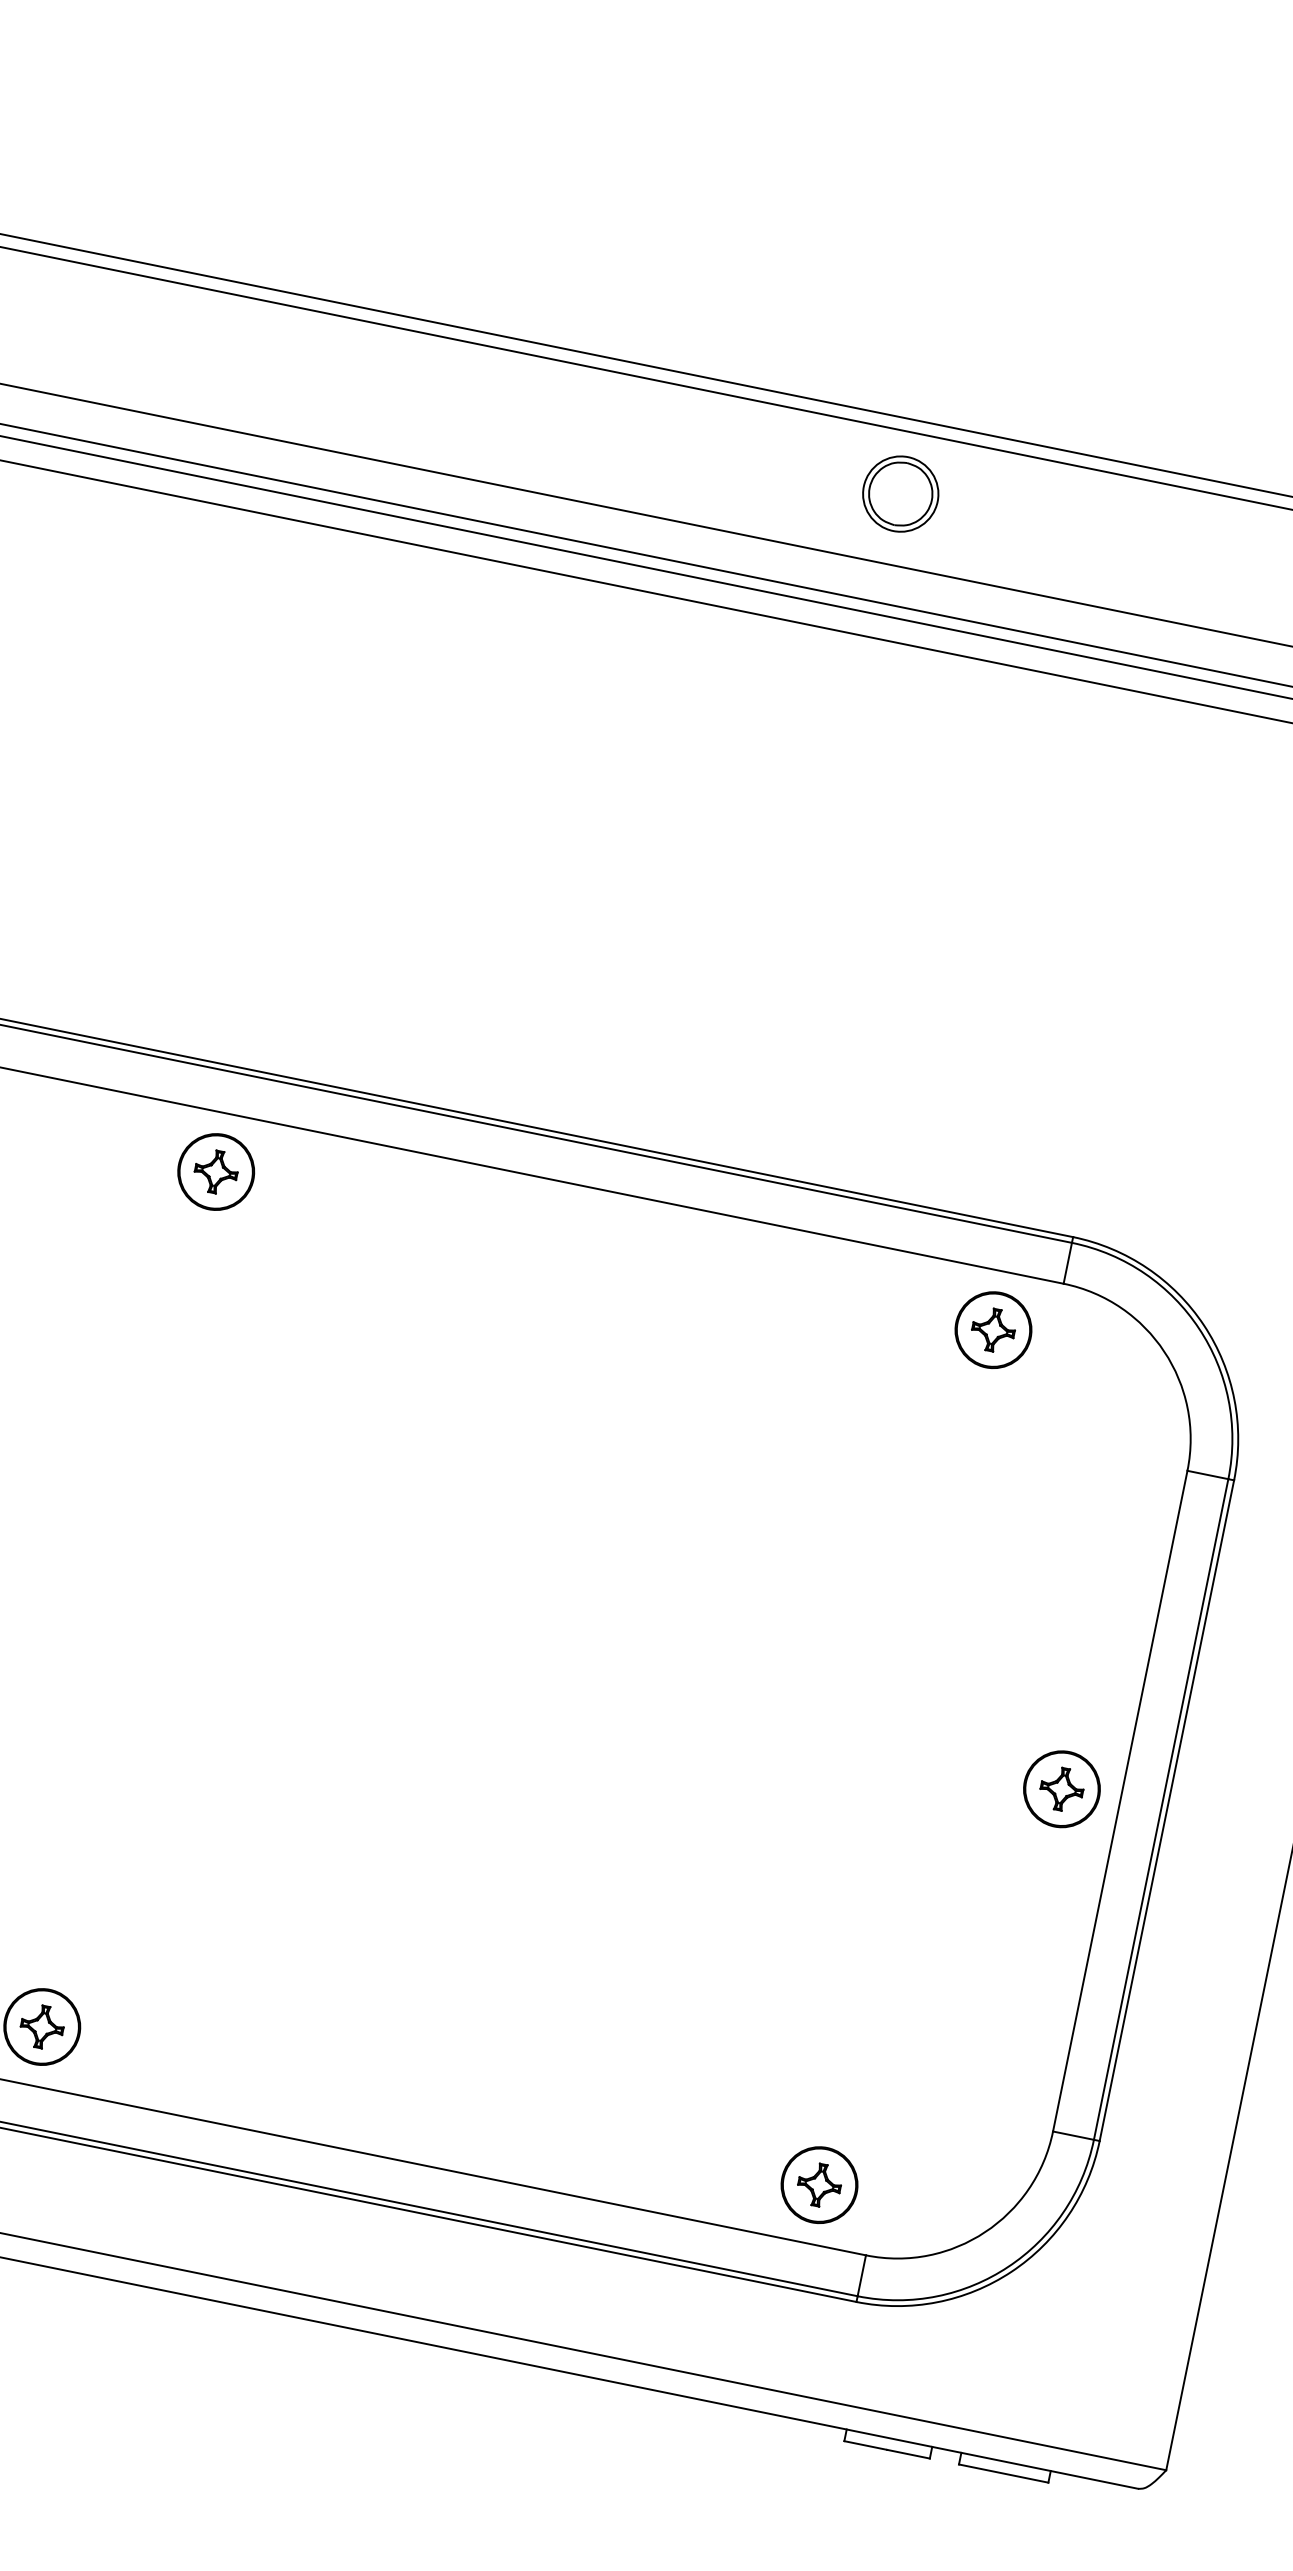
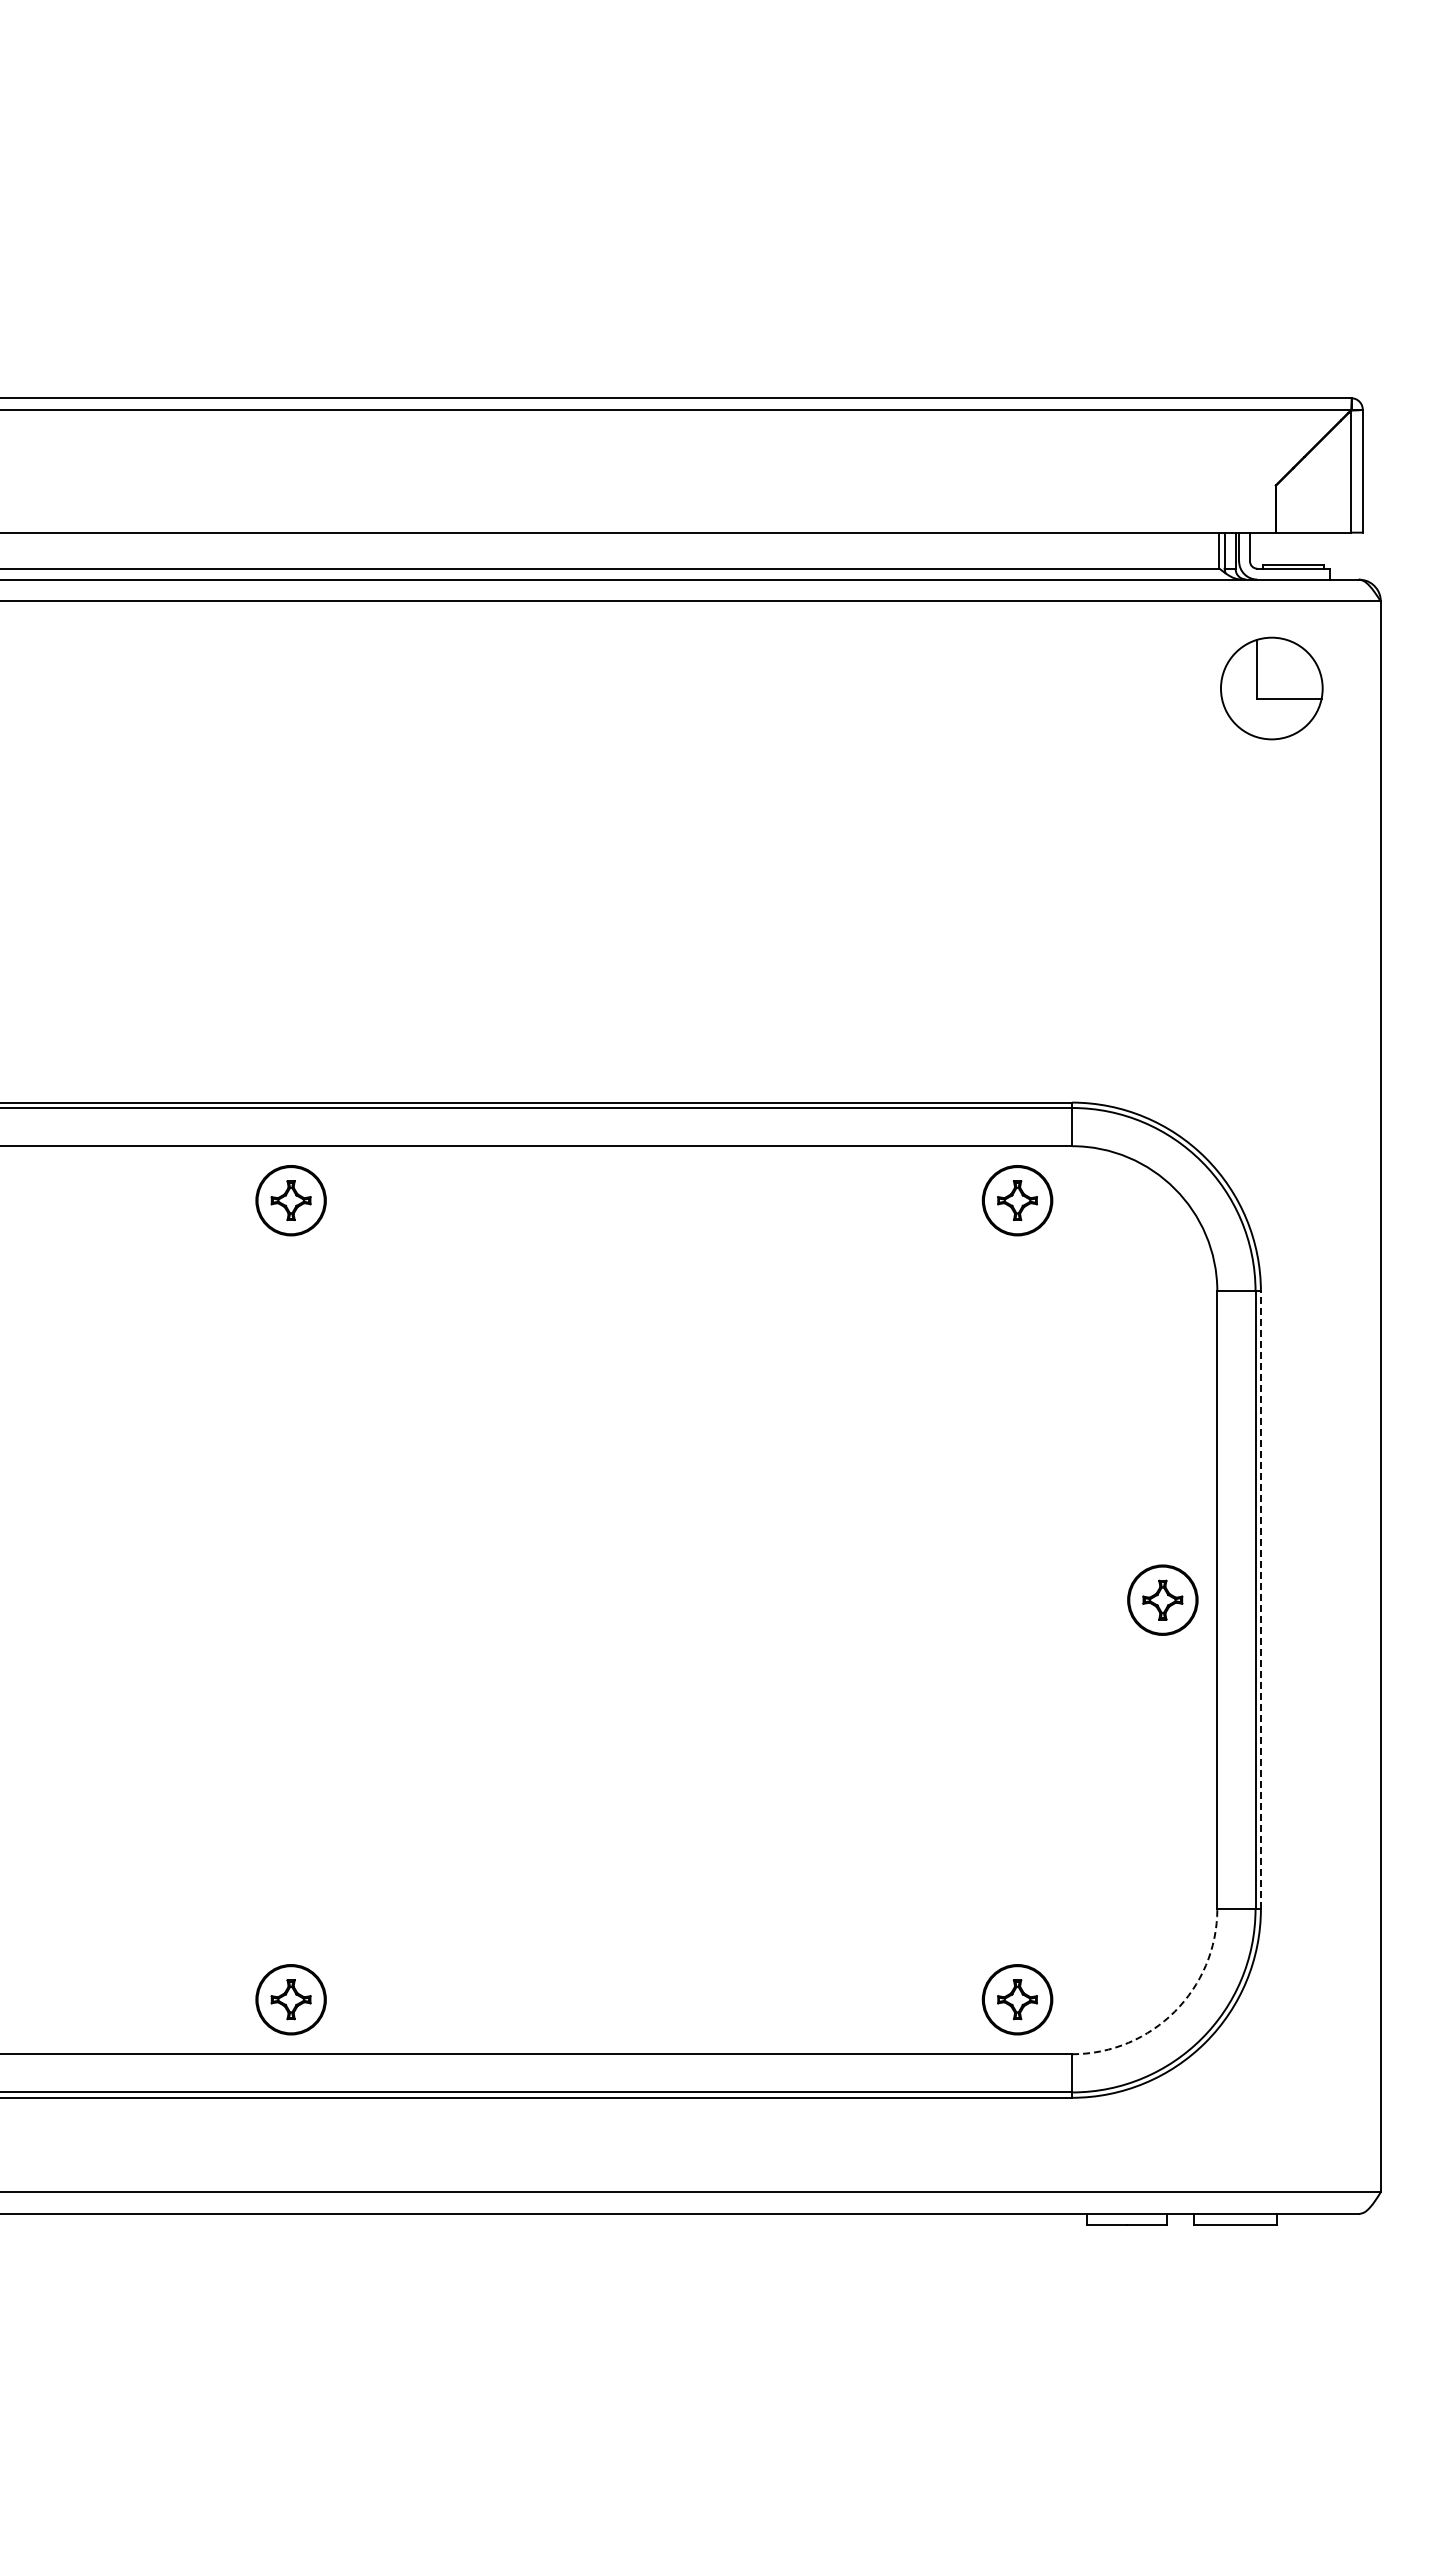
part: (900, 493) -> (781, 466), removed
line: (1166, 1810) -> (1260, 1600), solid -> dashed
arc: (984, 2231) -> (1174, 2011), solid -> dashed

